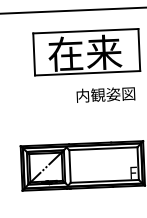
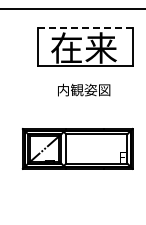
line: (86, 31) -> (86, 28), solid -> dashed
text: (106, 94) -> (84, 89), moved

